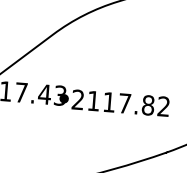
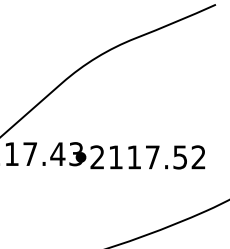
text: (148, 105) -> (180, 157), 2117.82 -> 2117.52

